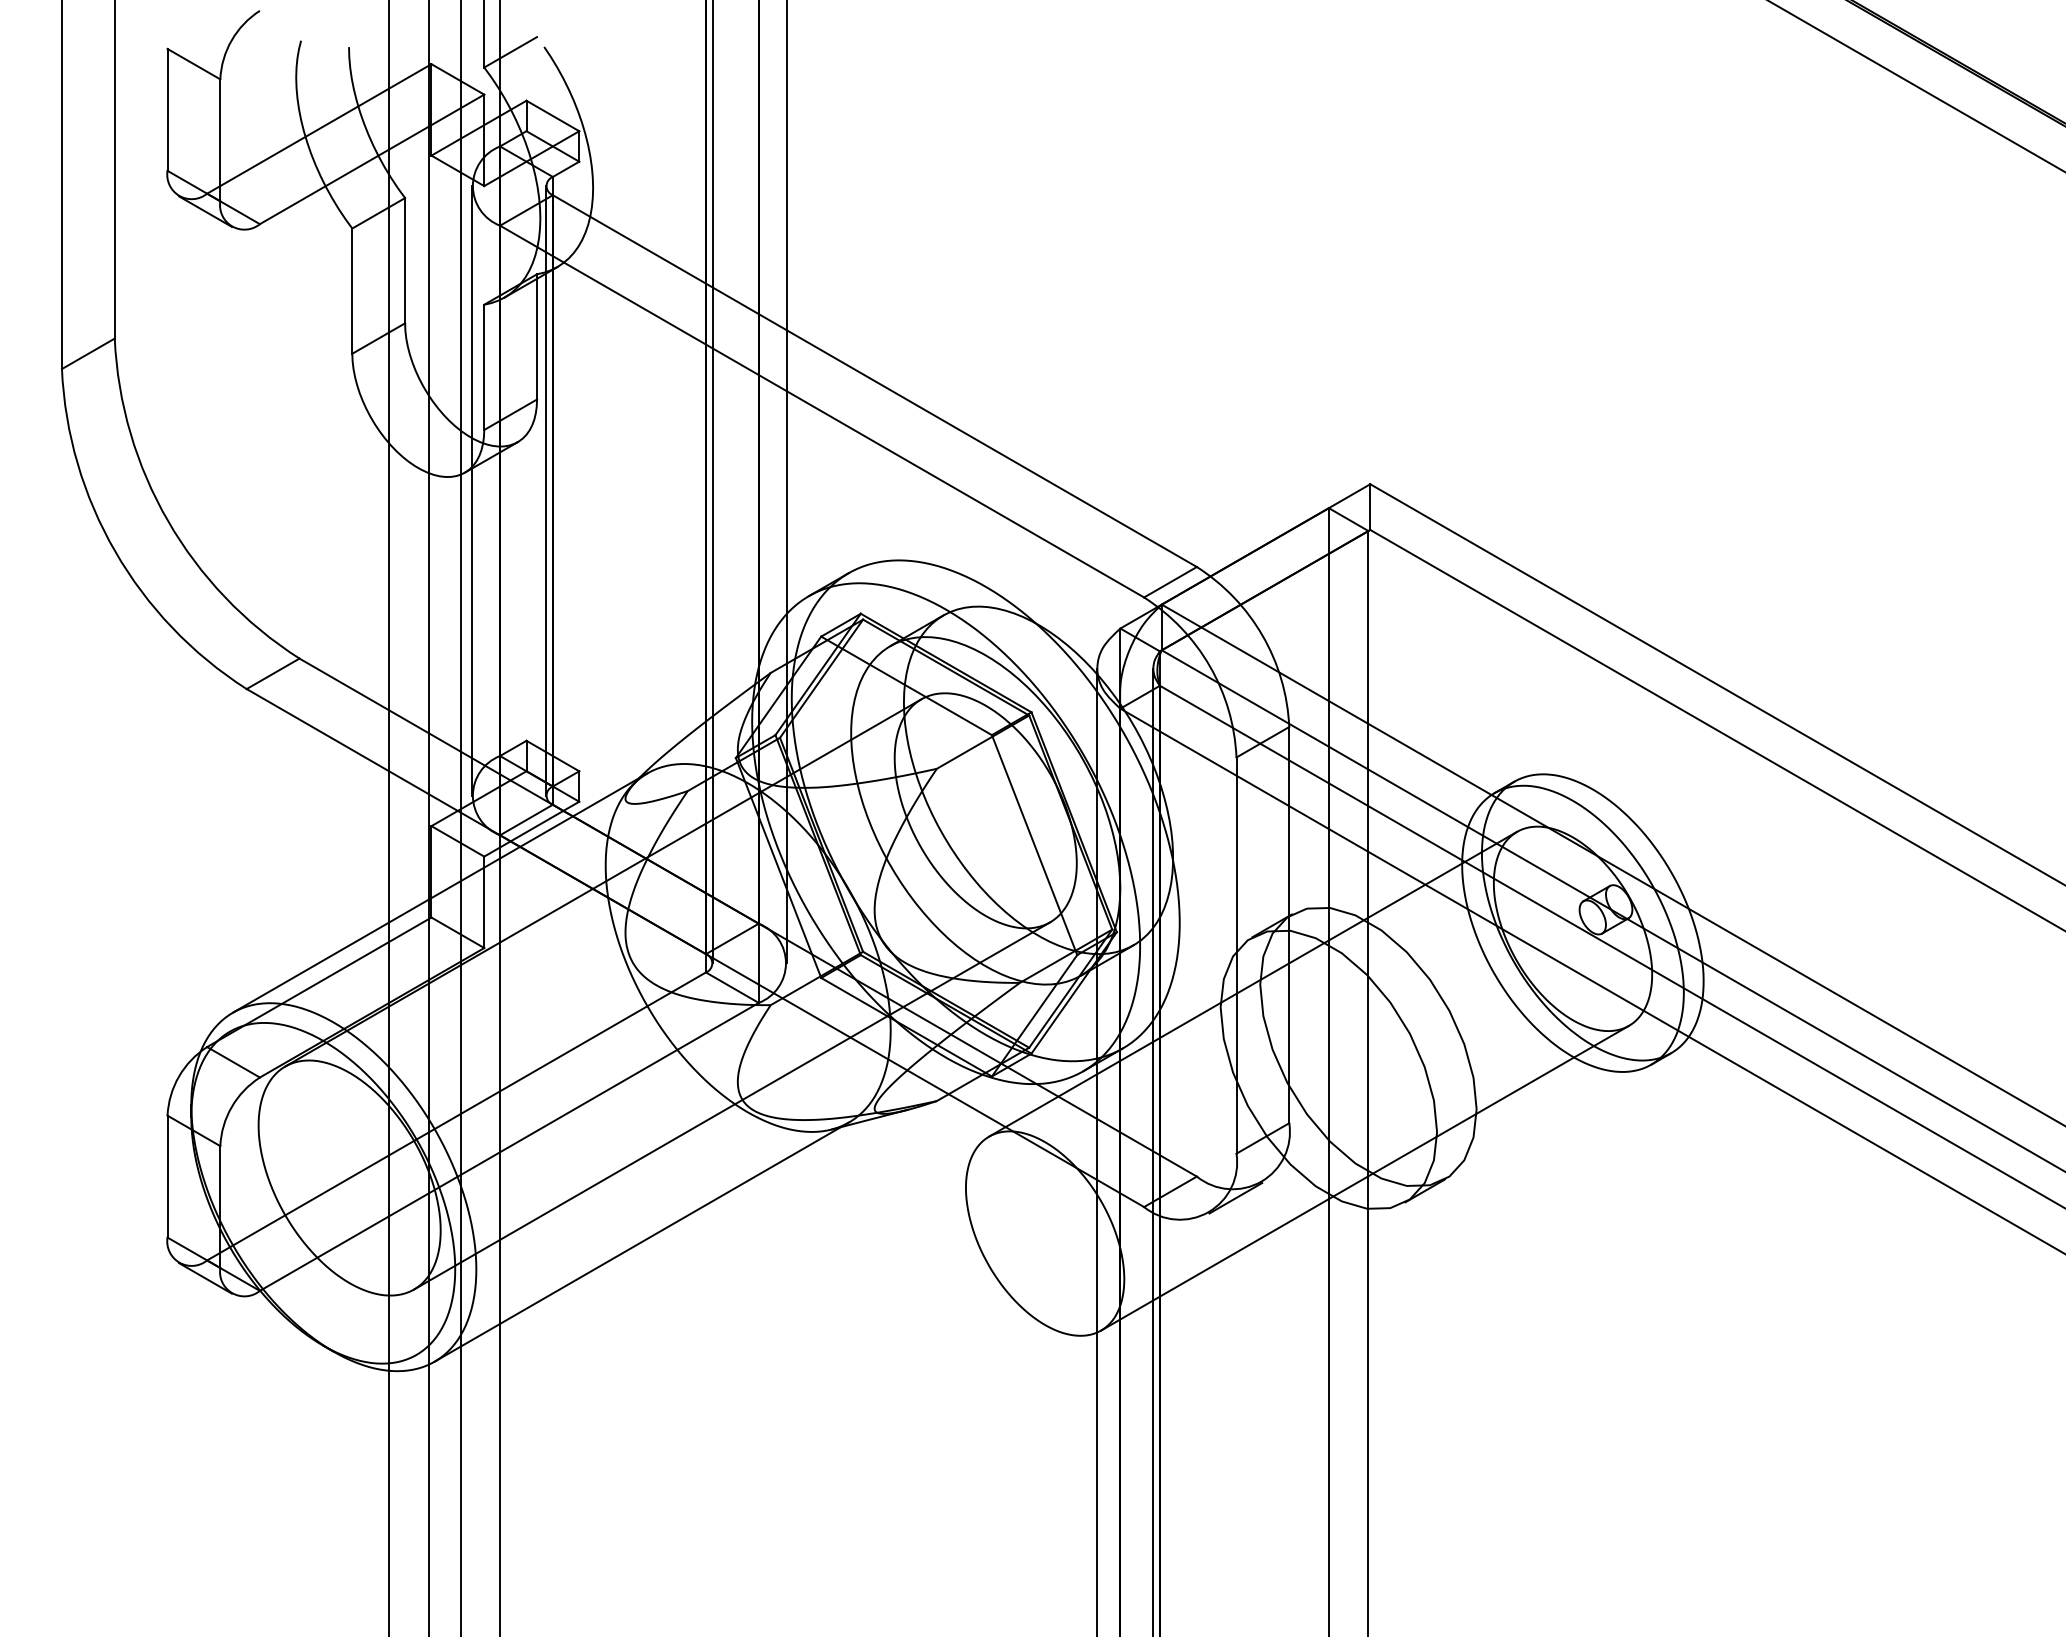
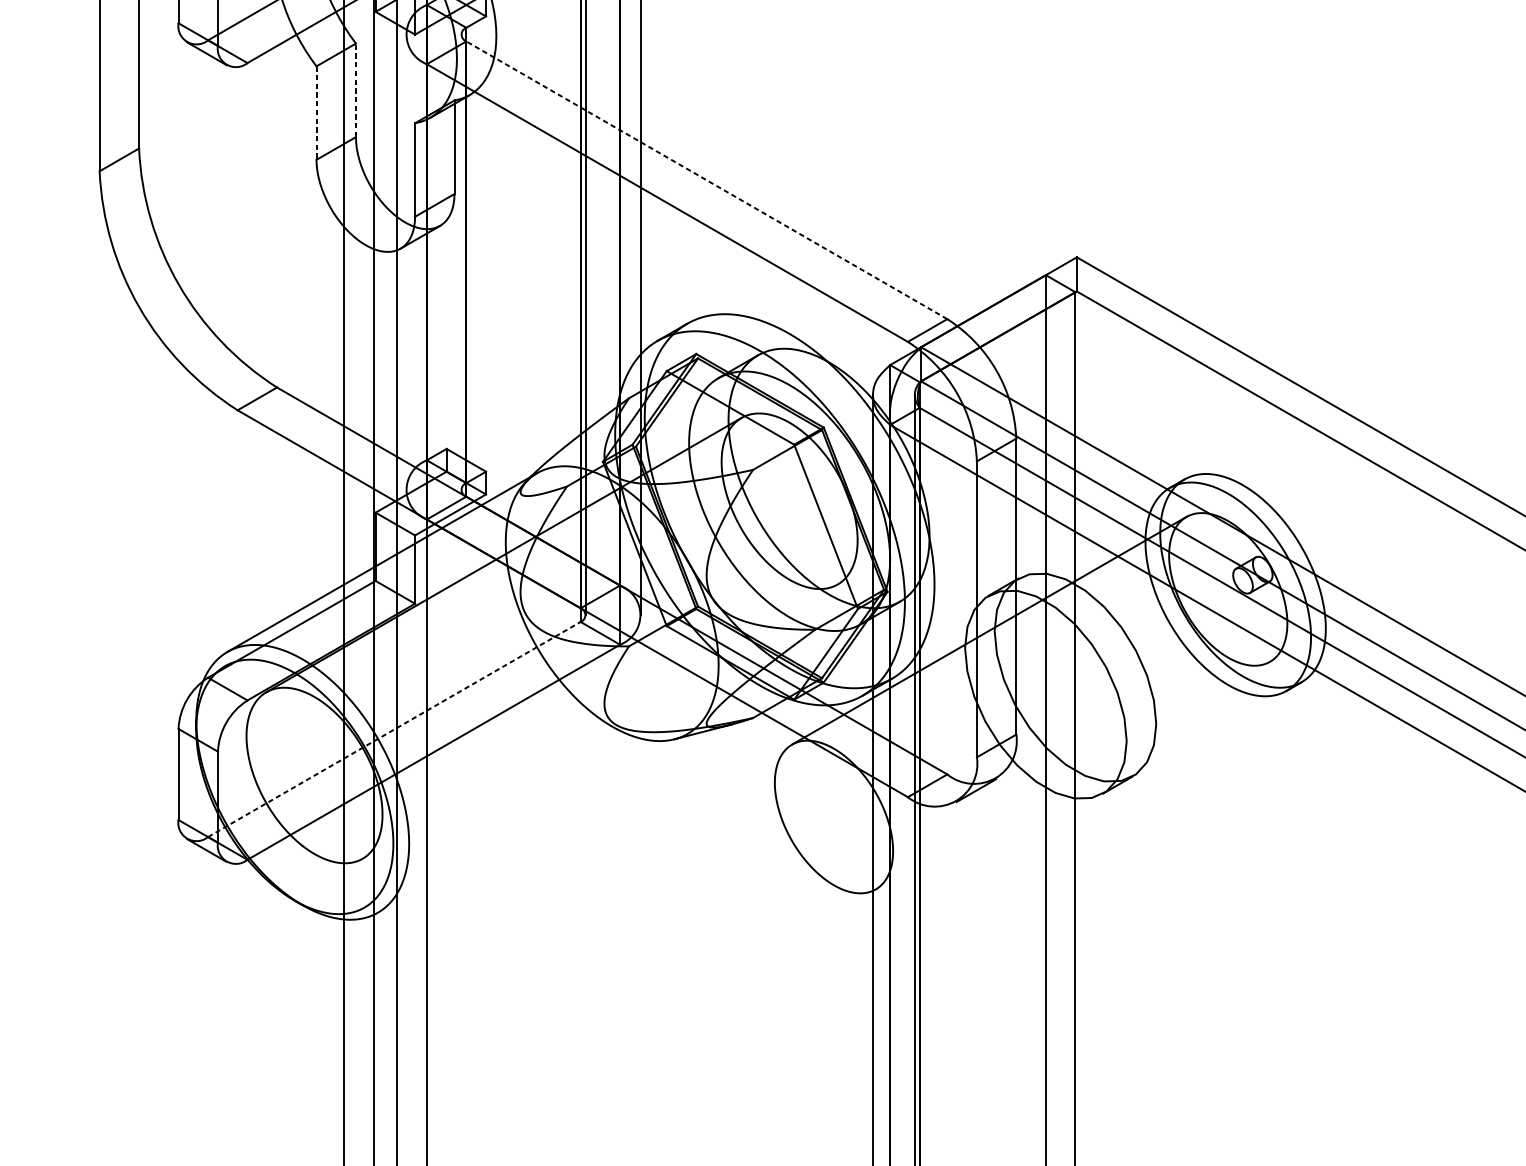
line: (405, 260) -> (356, 90), solid -> dashed
line: (352, 291) -> (316, 113), solid -> dashed
line: (874, 381) -> (706, 180), solid -> dashed
line: (471, 490) -> (405, 261), removed
line: (546, 490) -> (461, 261), removed
line: (732, 1105) -> (600, 721), removed
line: (456, 1116) -> (394, 729), solid -> dashed
line: (1364, 1177) -> (1072, 775), removed
line: (641, 1241) -> (532, 822), removed

